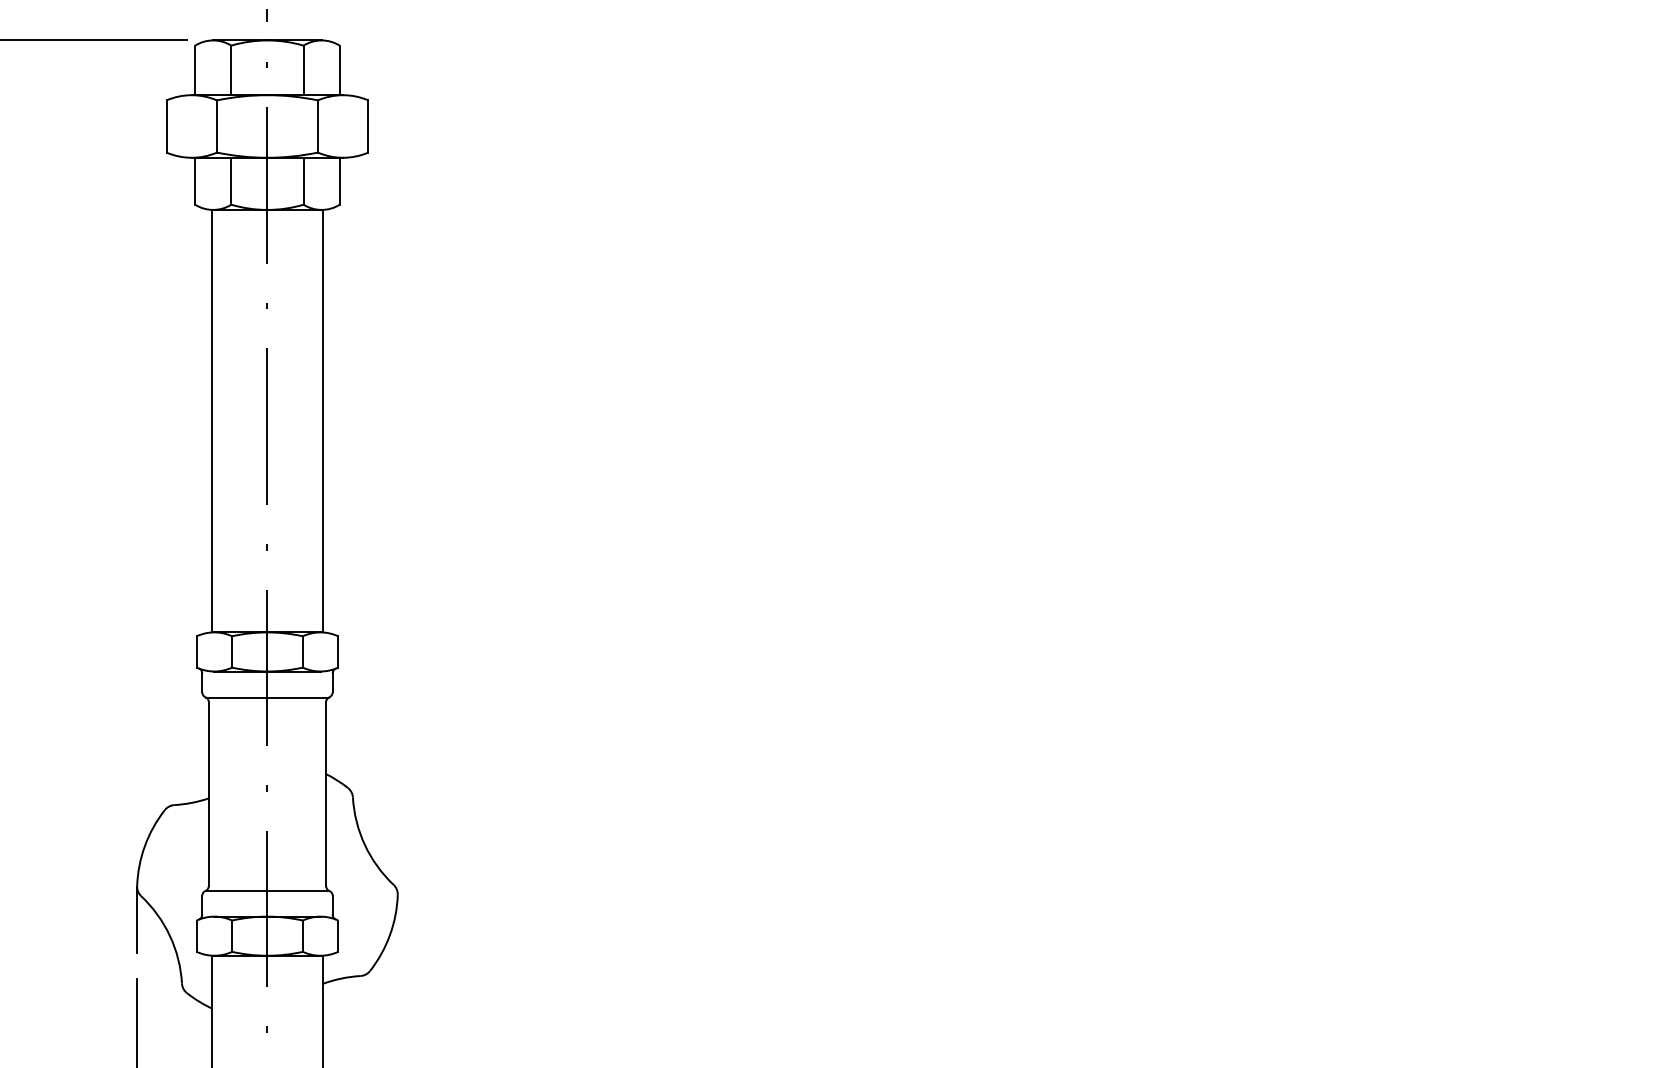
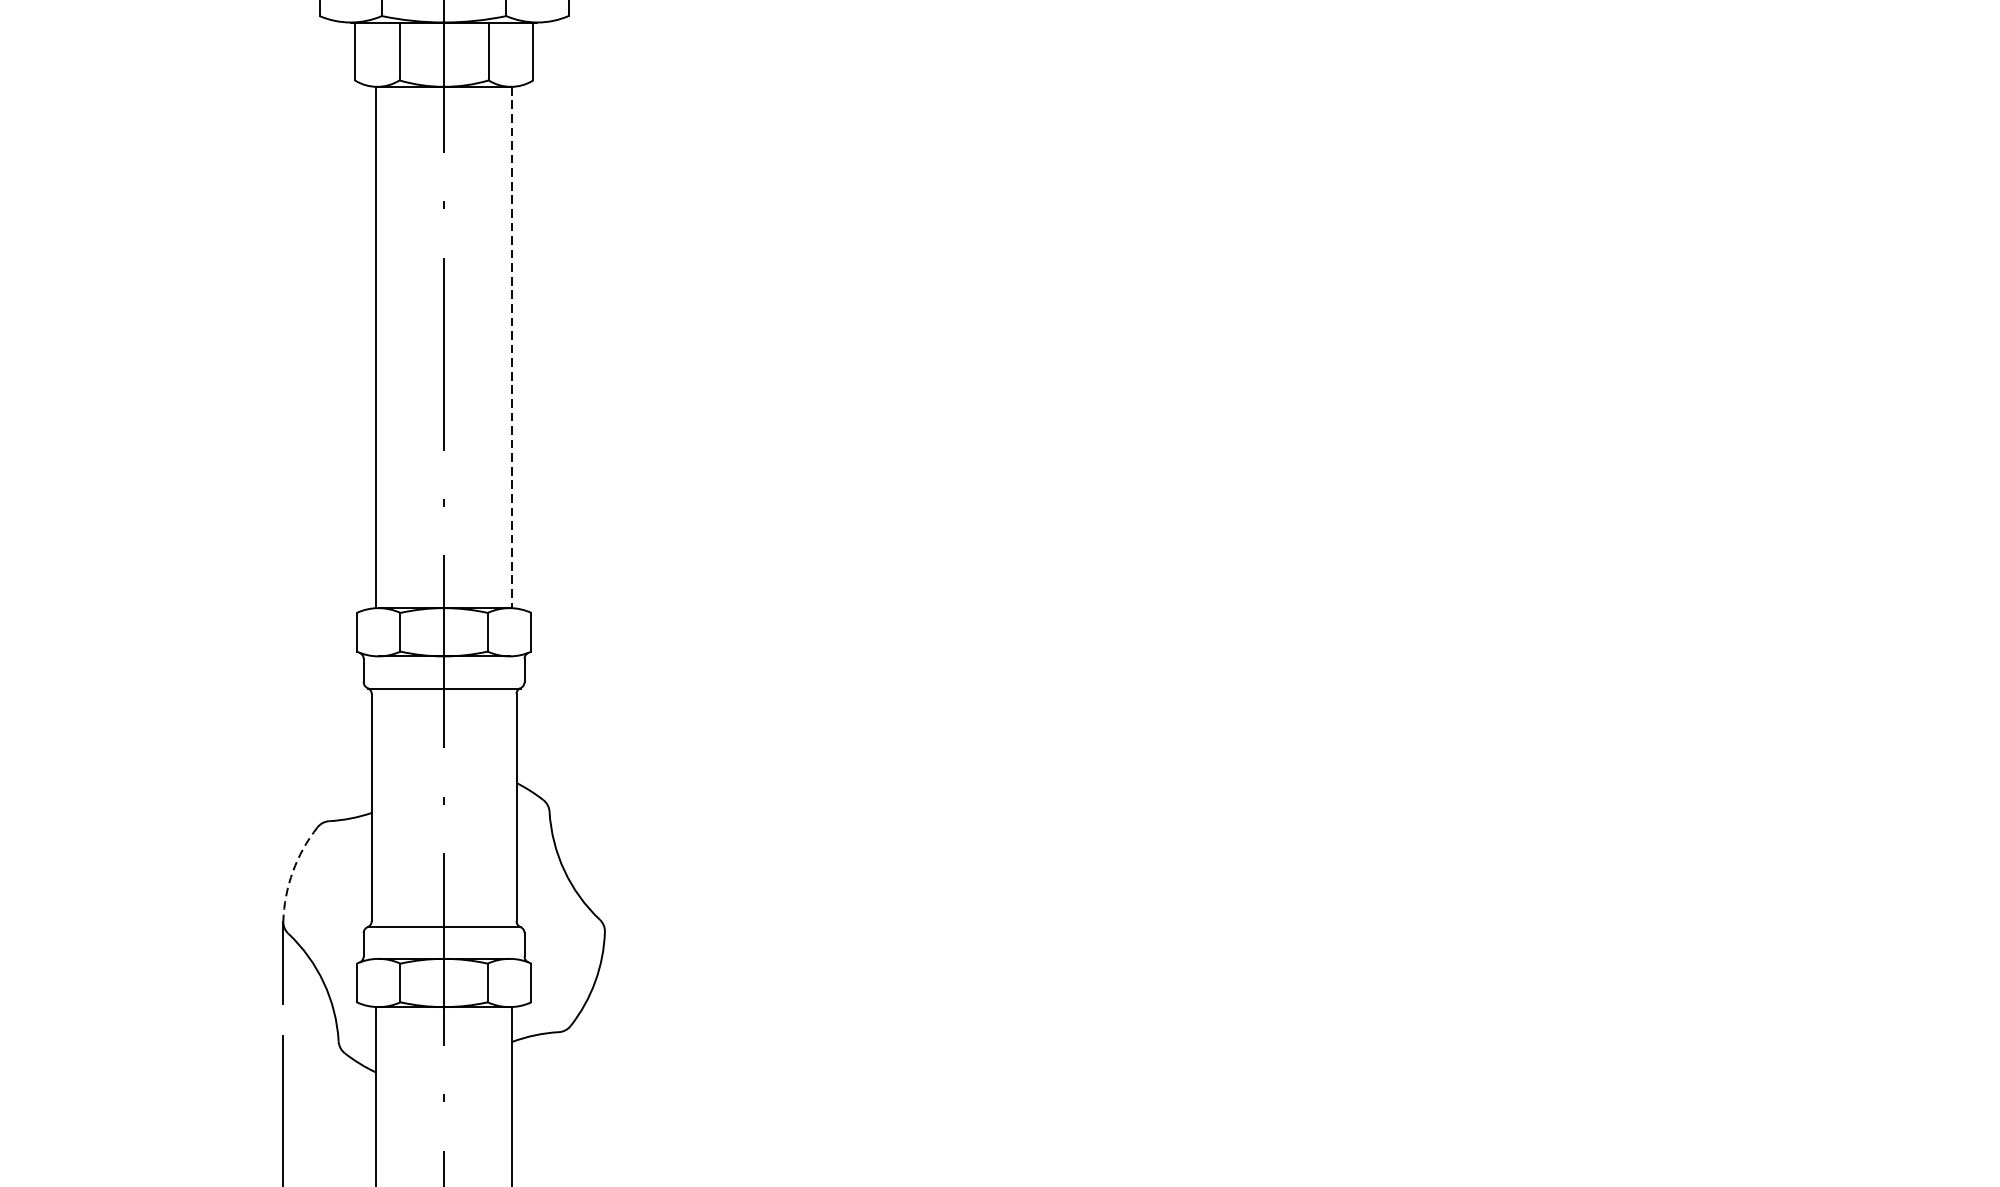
line: (322, 421) -> (512, 347), solid -> dashed
arc: (144, 845) -> (292, 871), solid -> dashed

